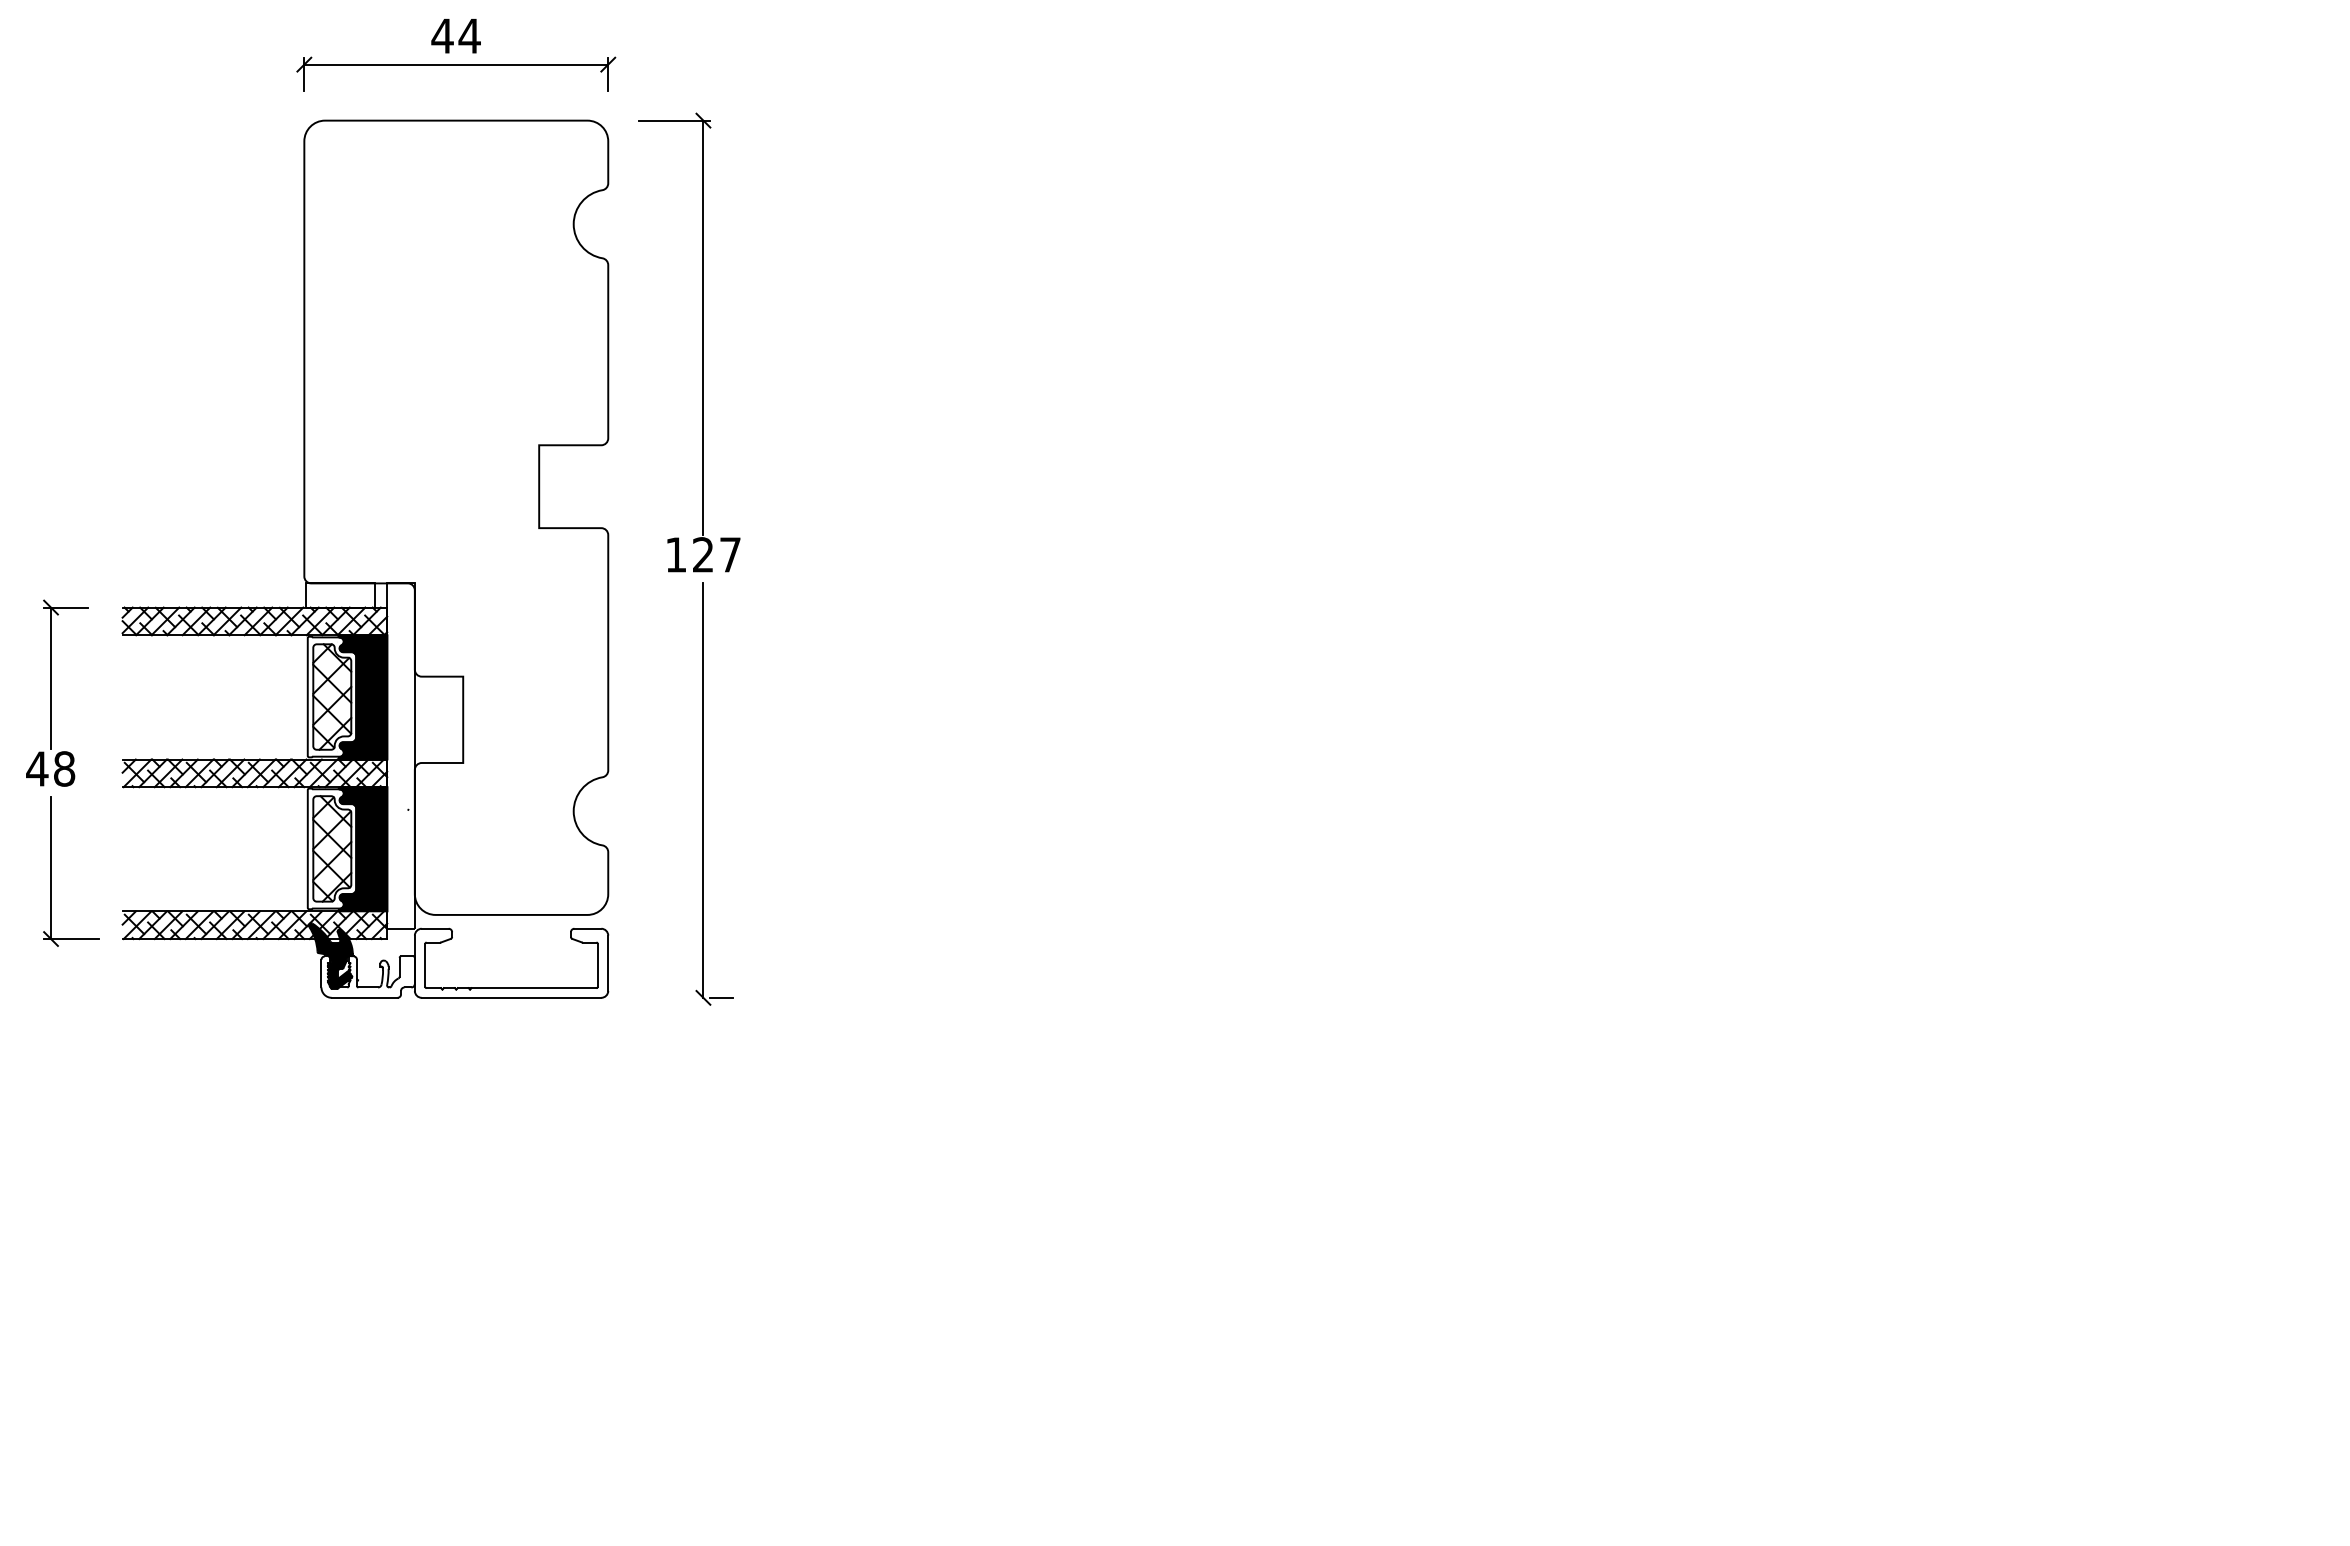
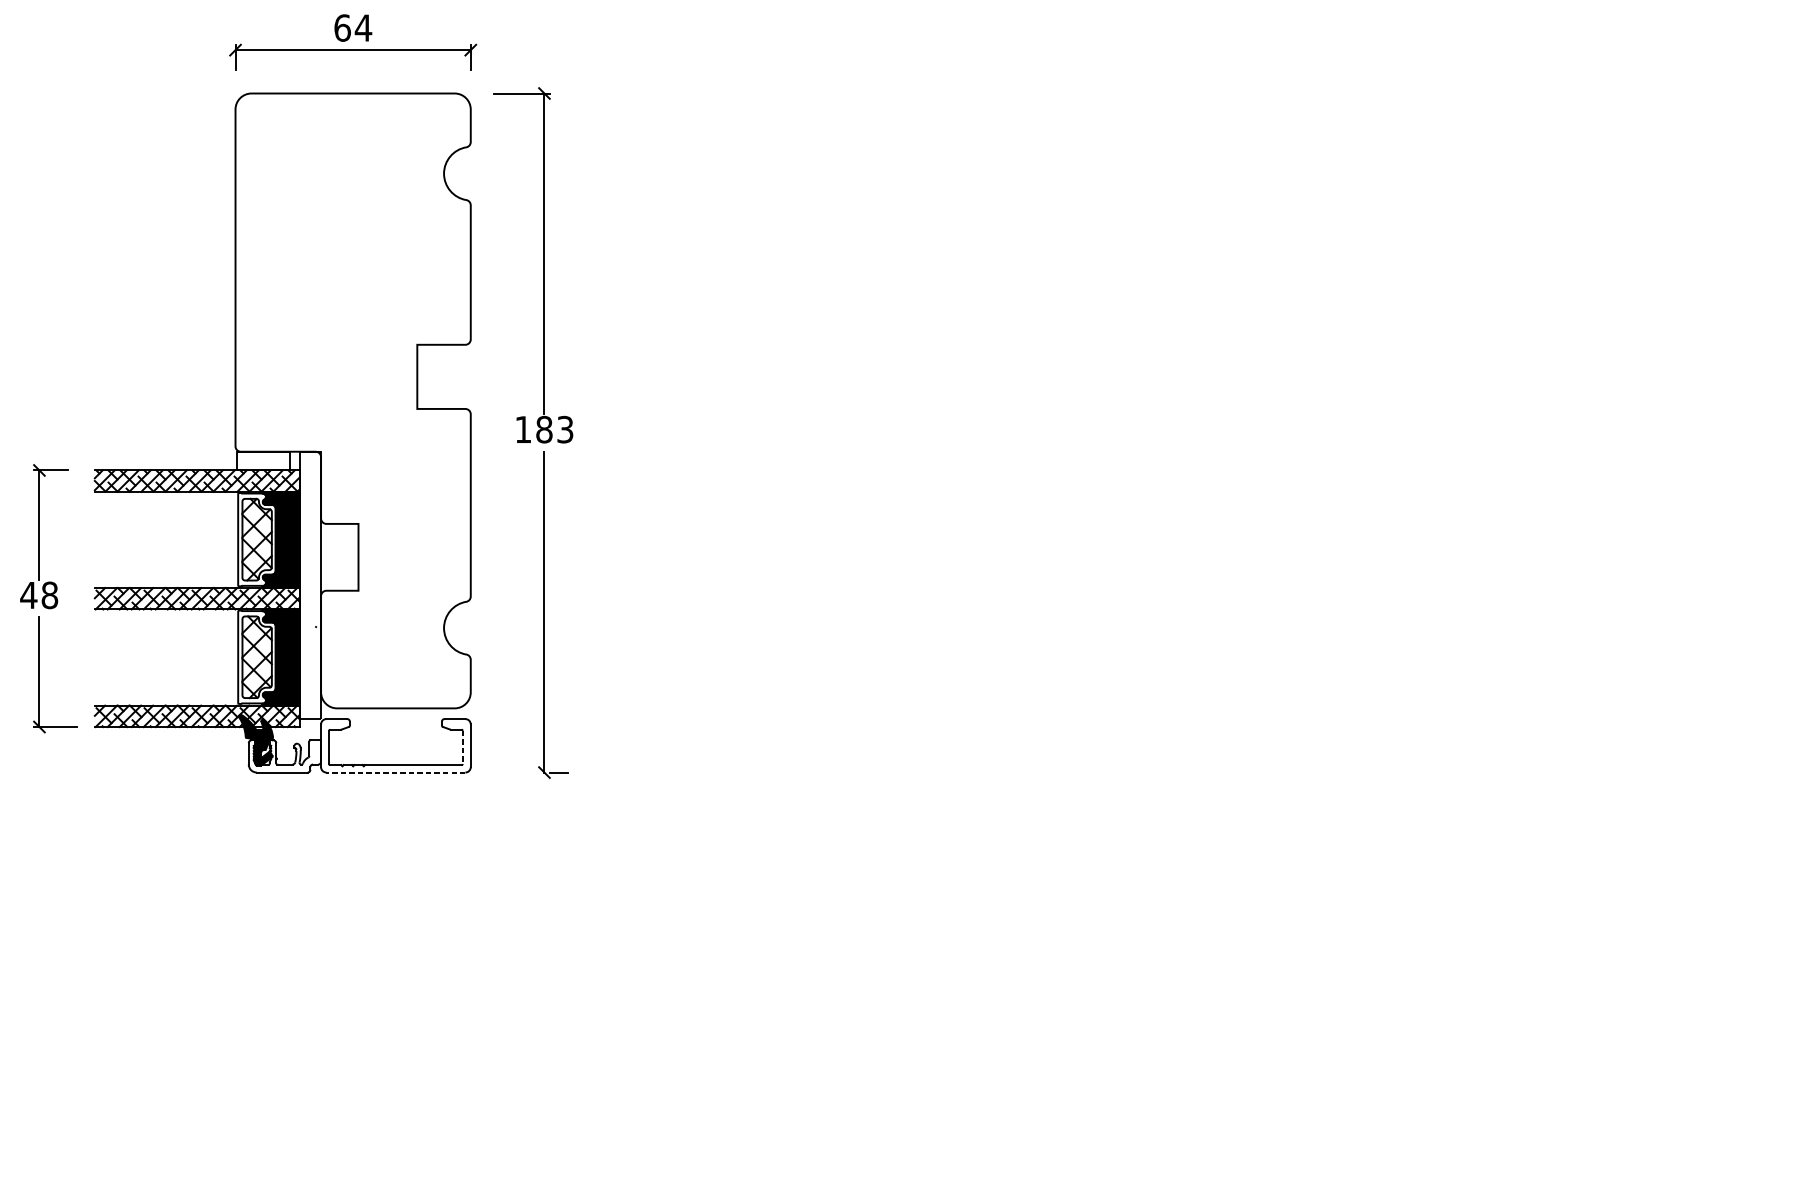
text: (442, 35) -> (342, 27), 44 -> 64
text: (716, 554) -> (554, 429), 127 -> 183
line: (597, 965) -> (462, 747), solid -> dashed
line: (511, 997) -> (395, 772), solid -> dashed

